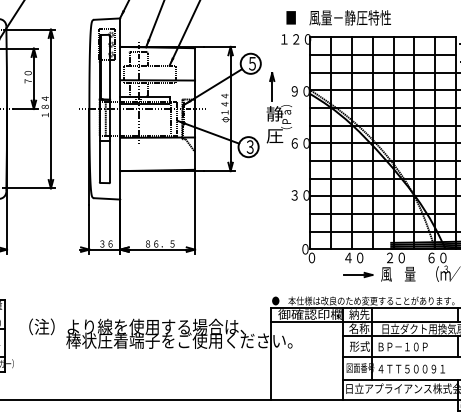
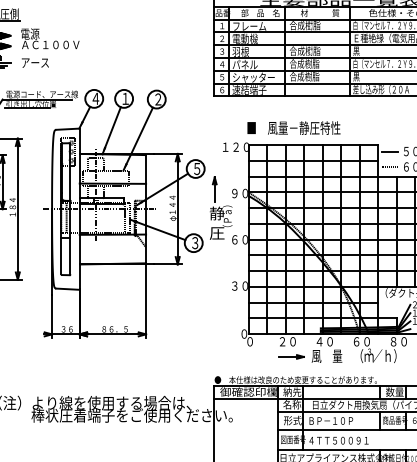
text: (338, 17) -> (293, 127), moved
text: (348, 257) -> (282, 341), ４０ -> ２０
text: (389, 257) -> (319, 341), ２０ -> ４０

